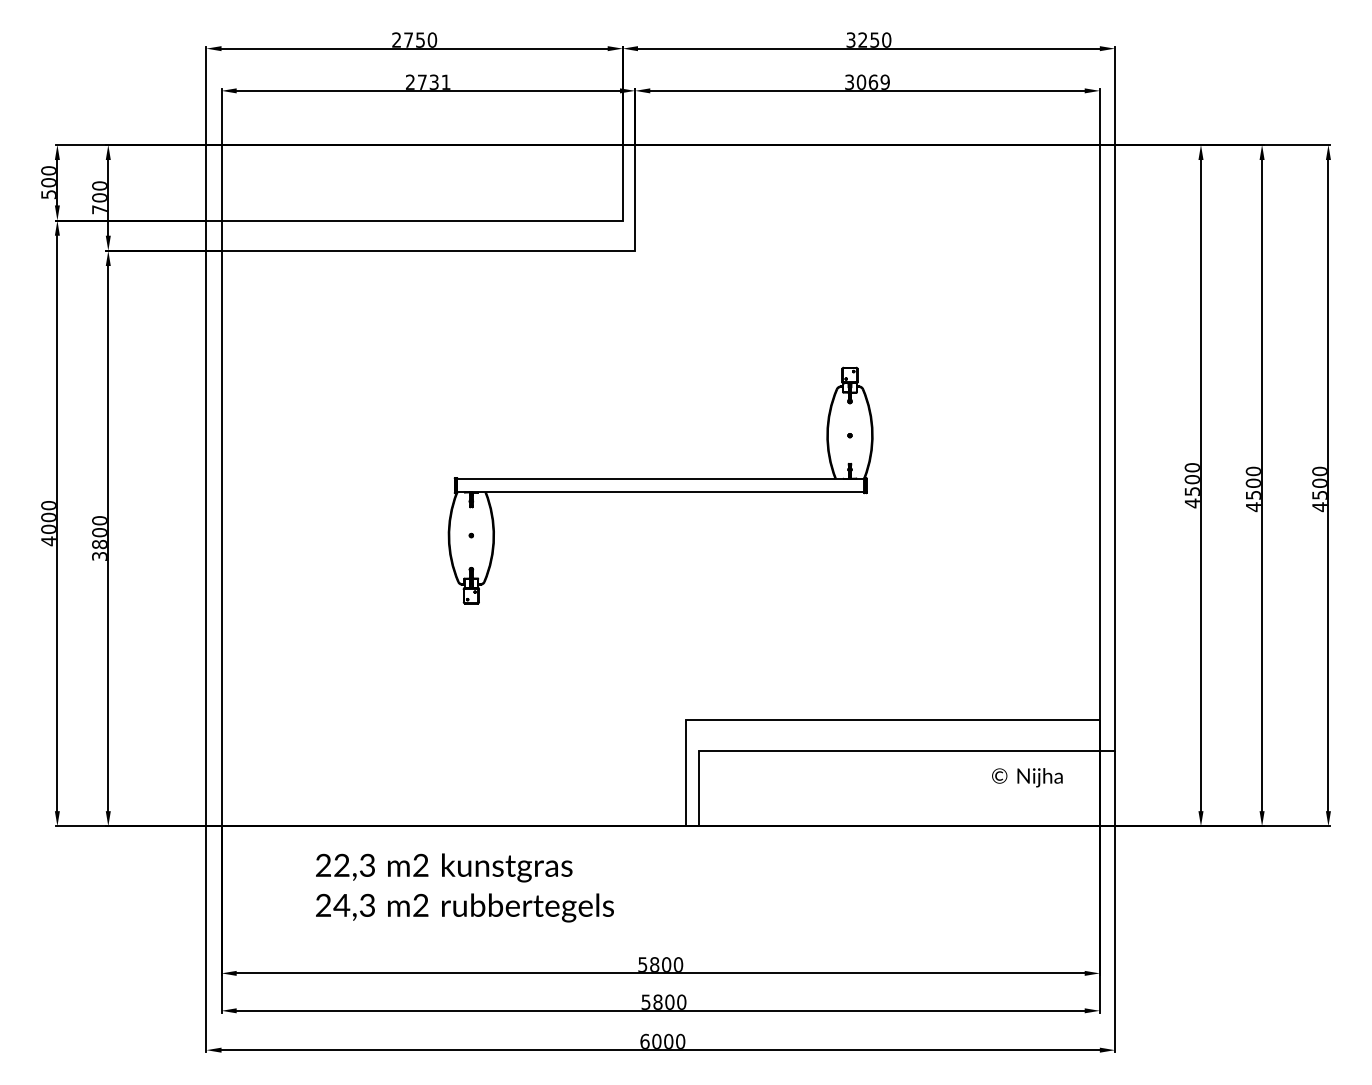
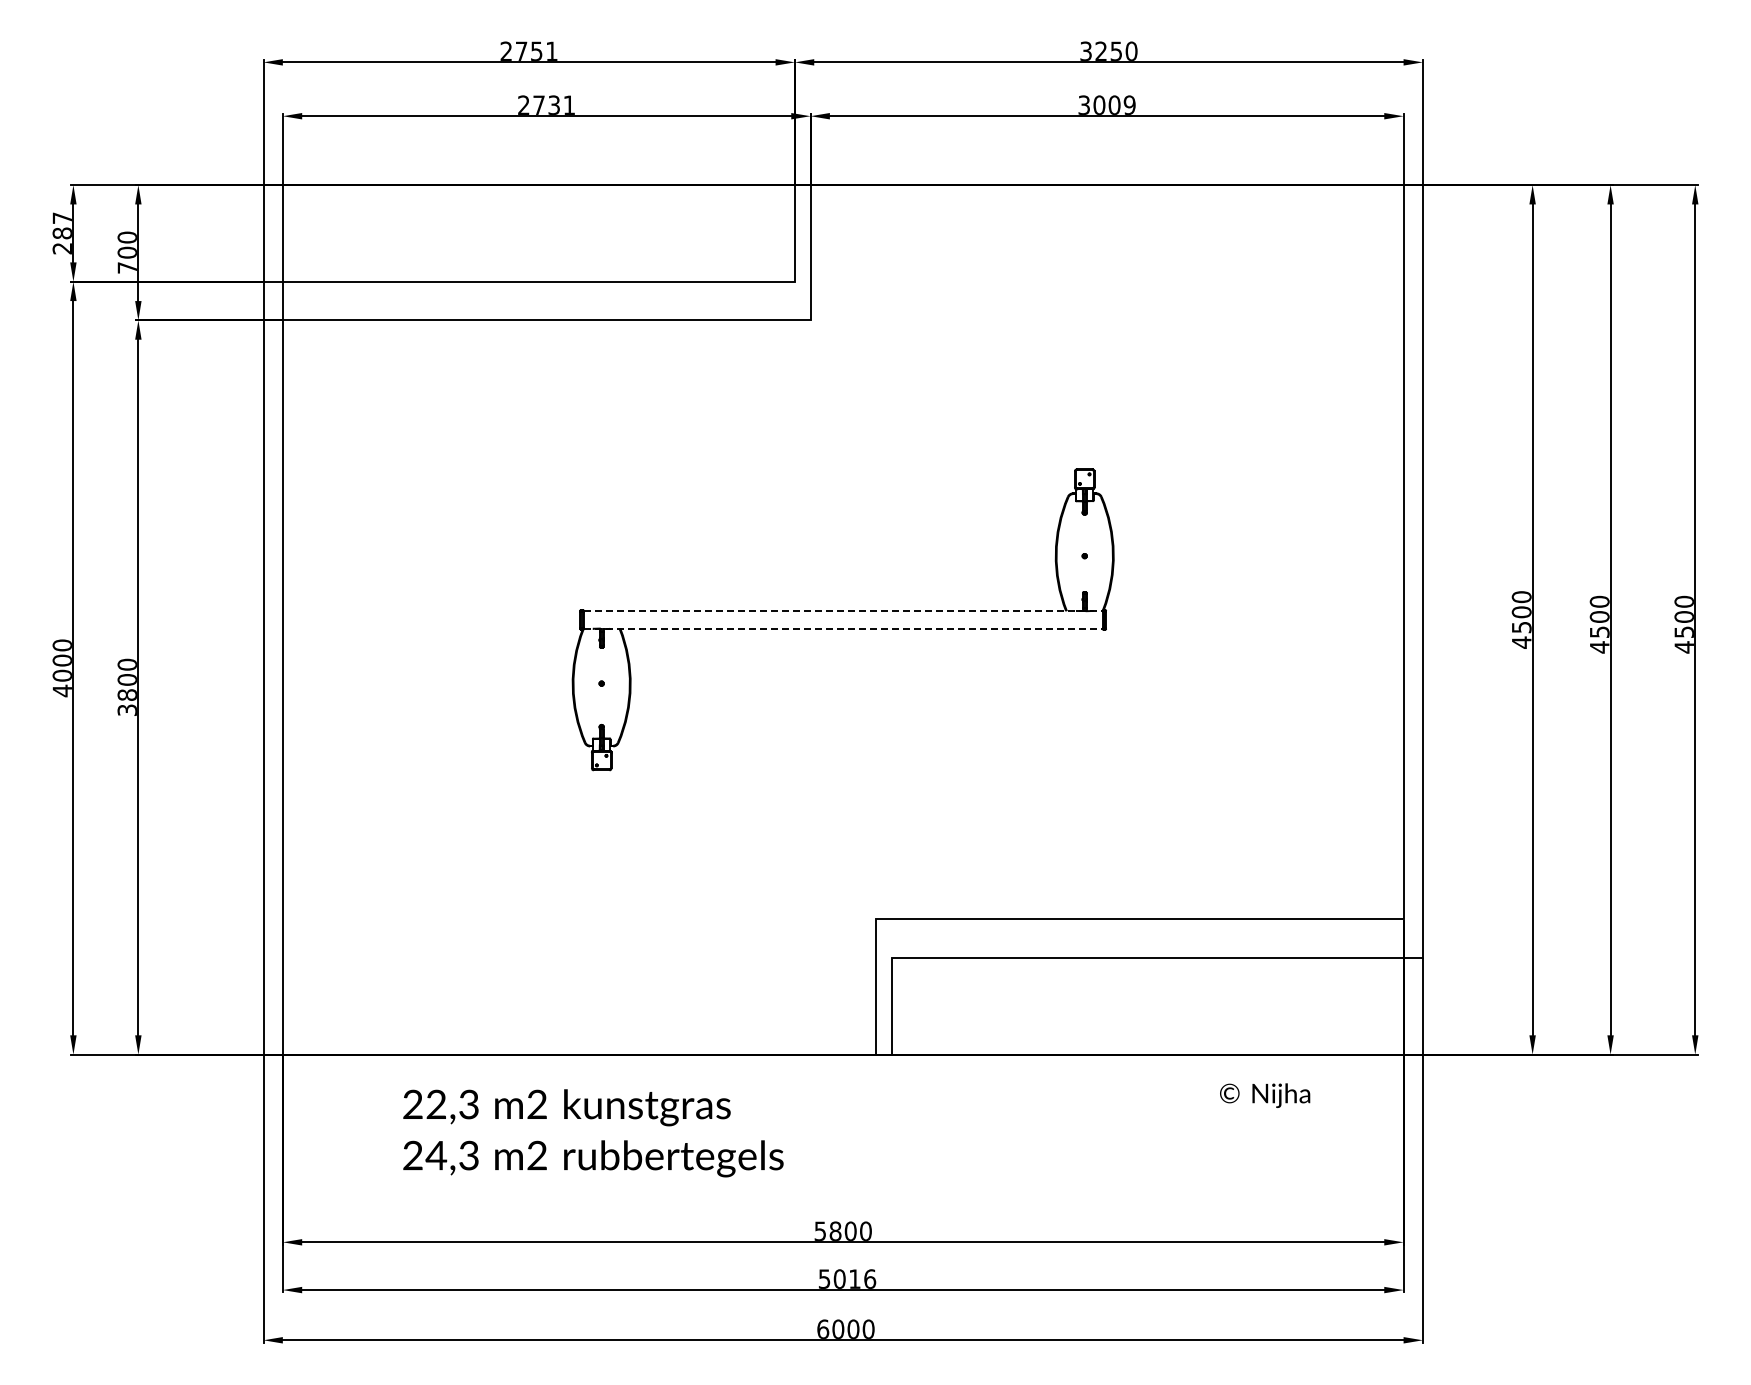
text: (432, 39) -> (551, 50), 2750 -> 2751
text: (873, 81) -> (1114, 104), 3069 -> 3009
text: (48, 182) -> (61, 233), 500 -> 287
line: (660, 479) -> (843, 611), solid -> dashed
line: (660, 492) -> (843, 628), solid -> dashed
text: (1027, 777) -> (1265, 1095), moved
text: (669, 1001) -> (854, 1278), 5800 -> 5016

